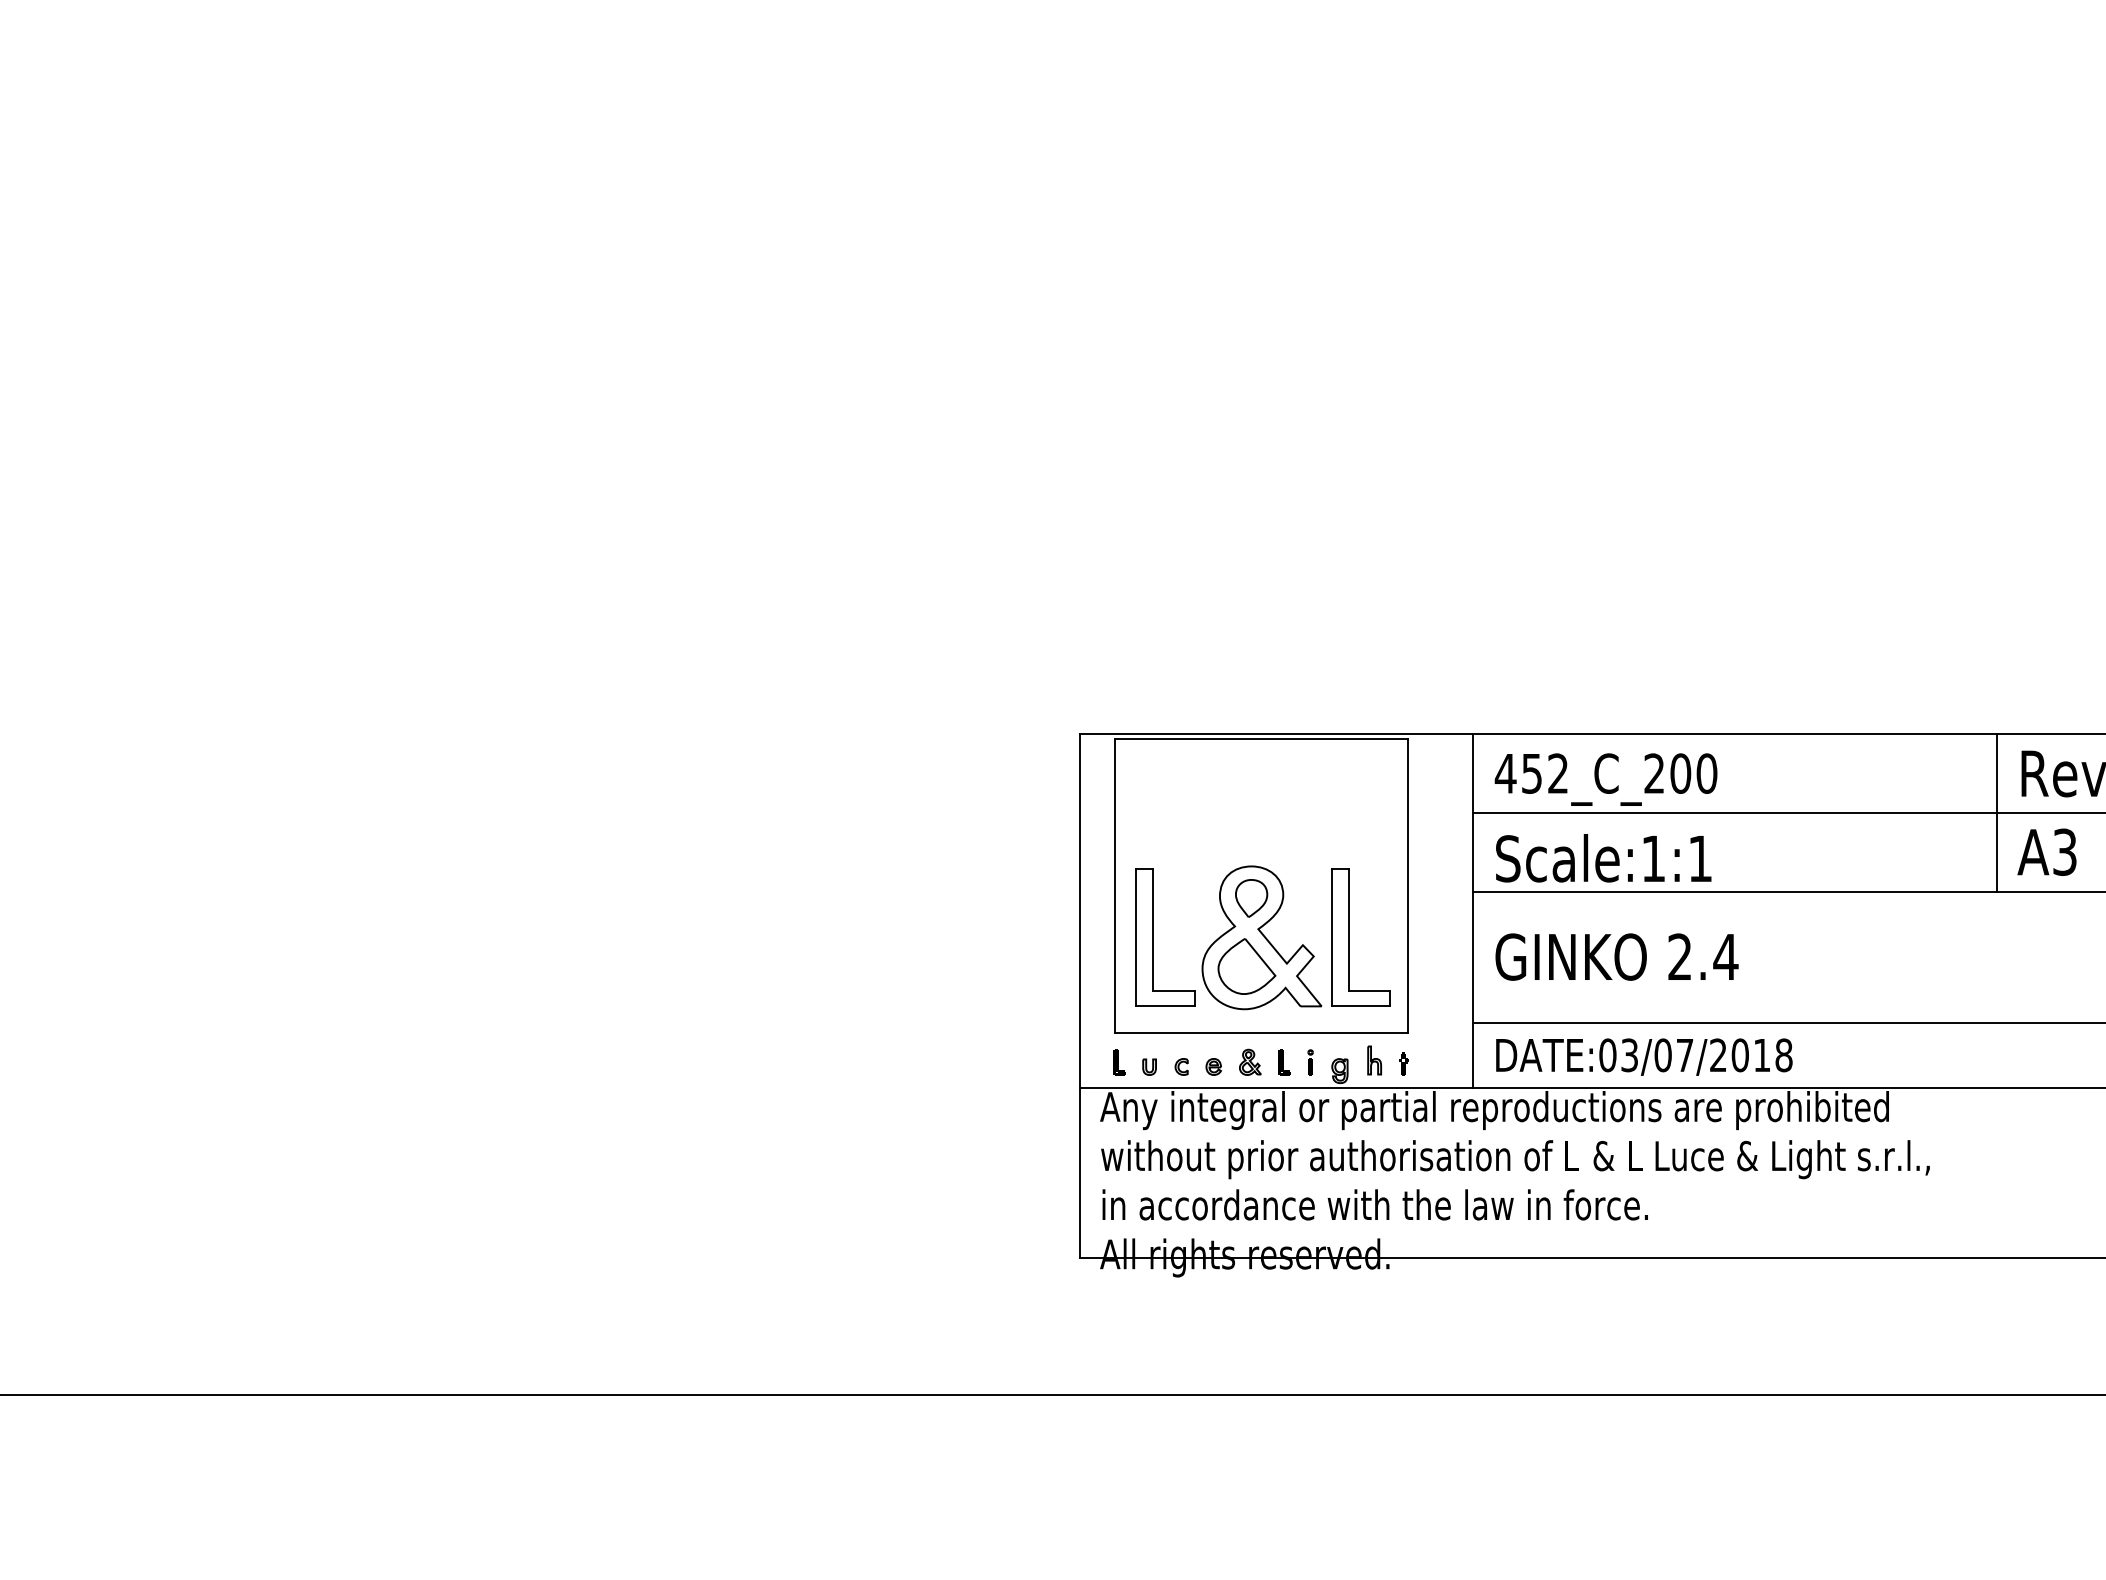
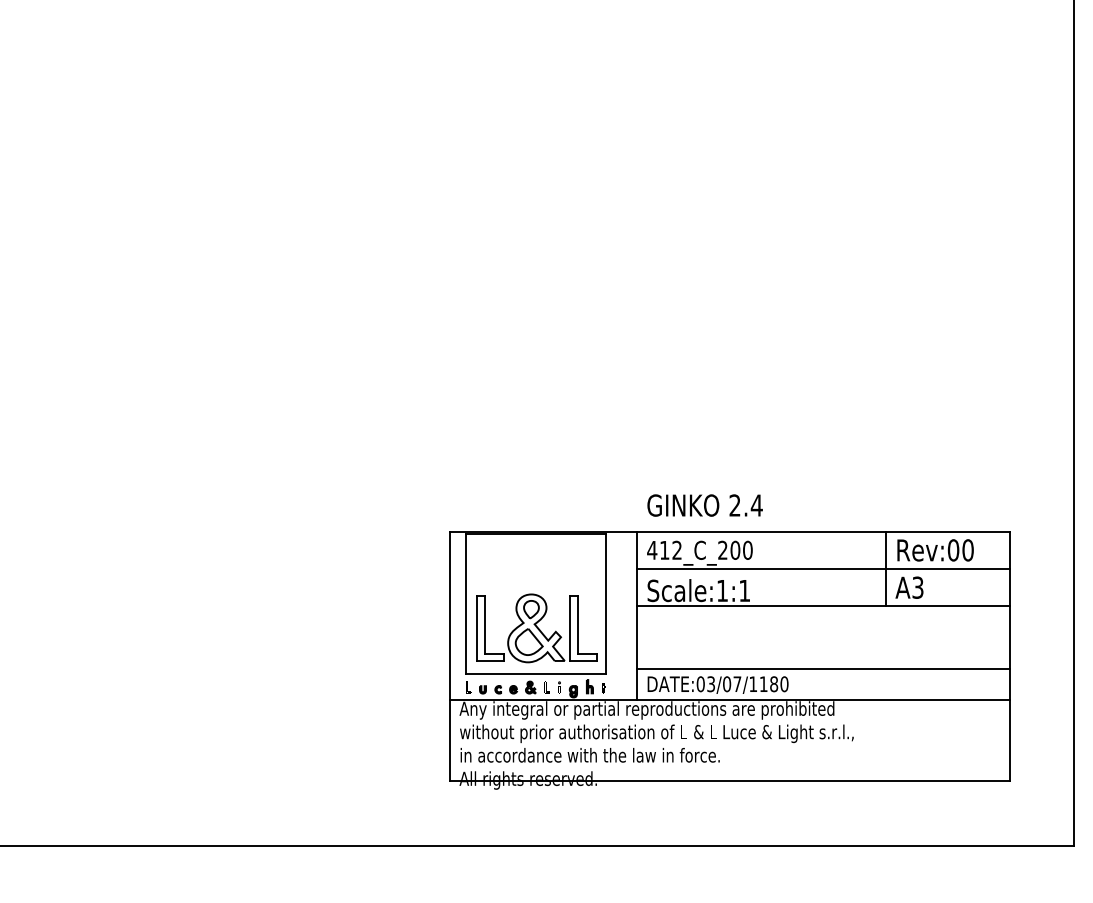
text: (1531, 773) -> (664, 550), 452_C_200 -> 412_C_200
text: (1615, 956) -> (704, 505), moved
text: (1750, 1055) -> (768, 684), DATE:03/07/2018 -> DATE:03/07/1180

